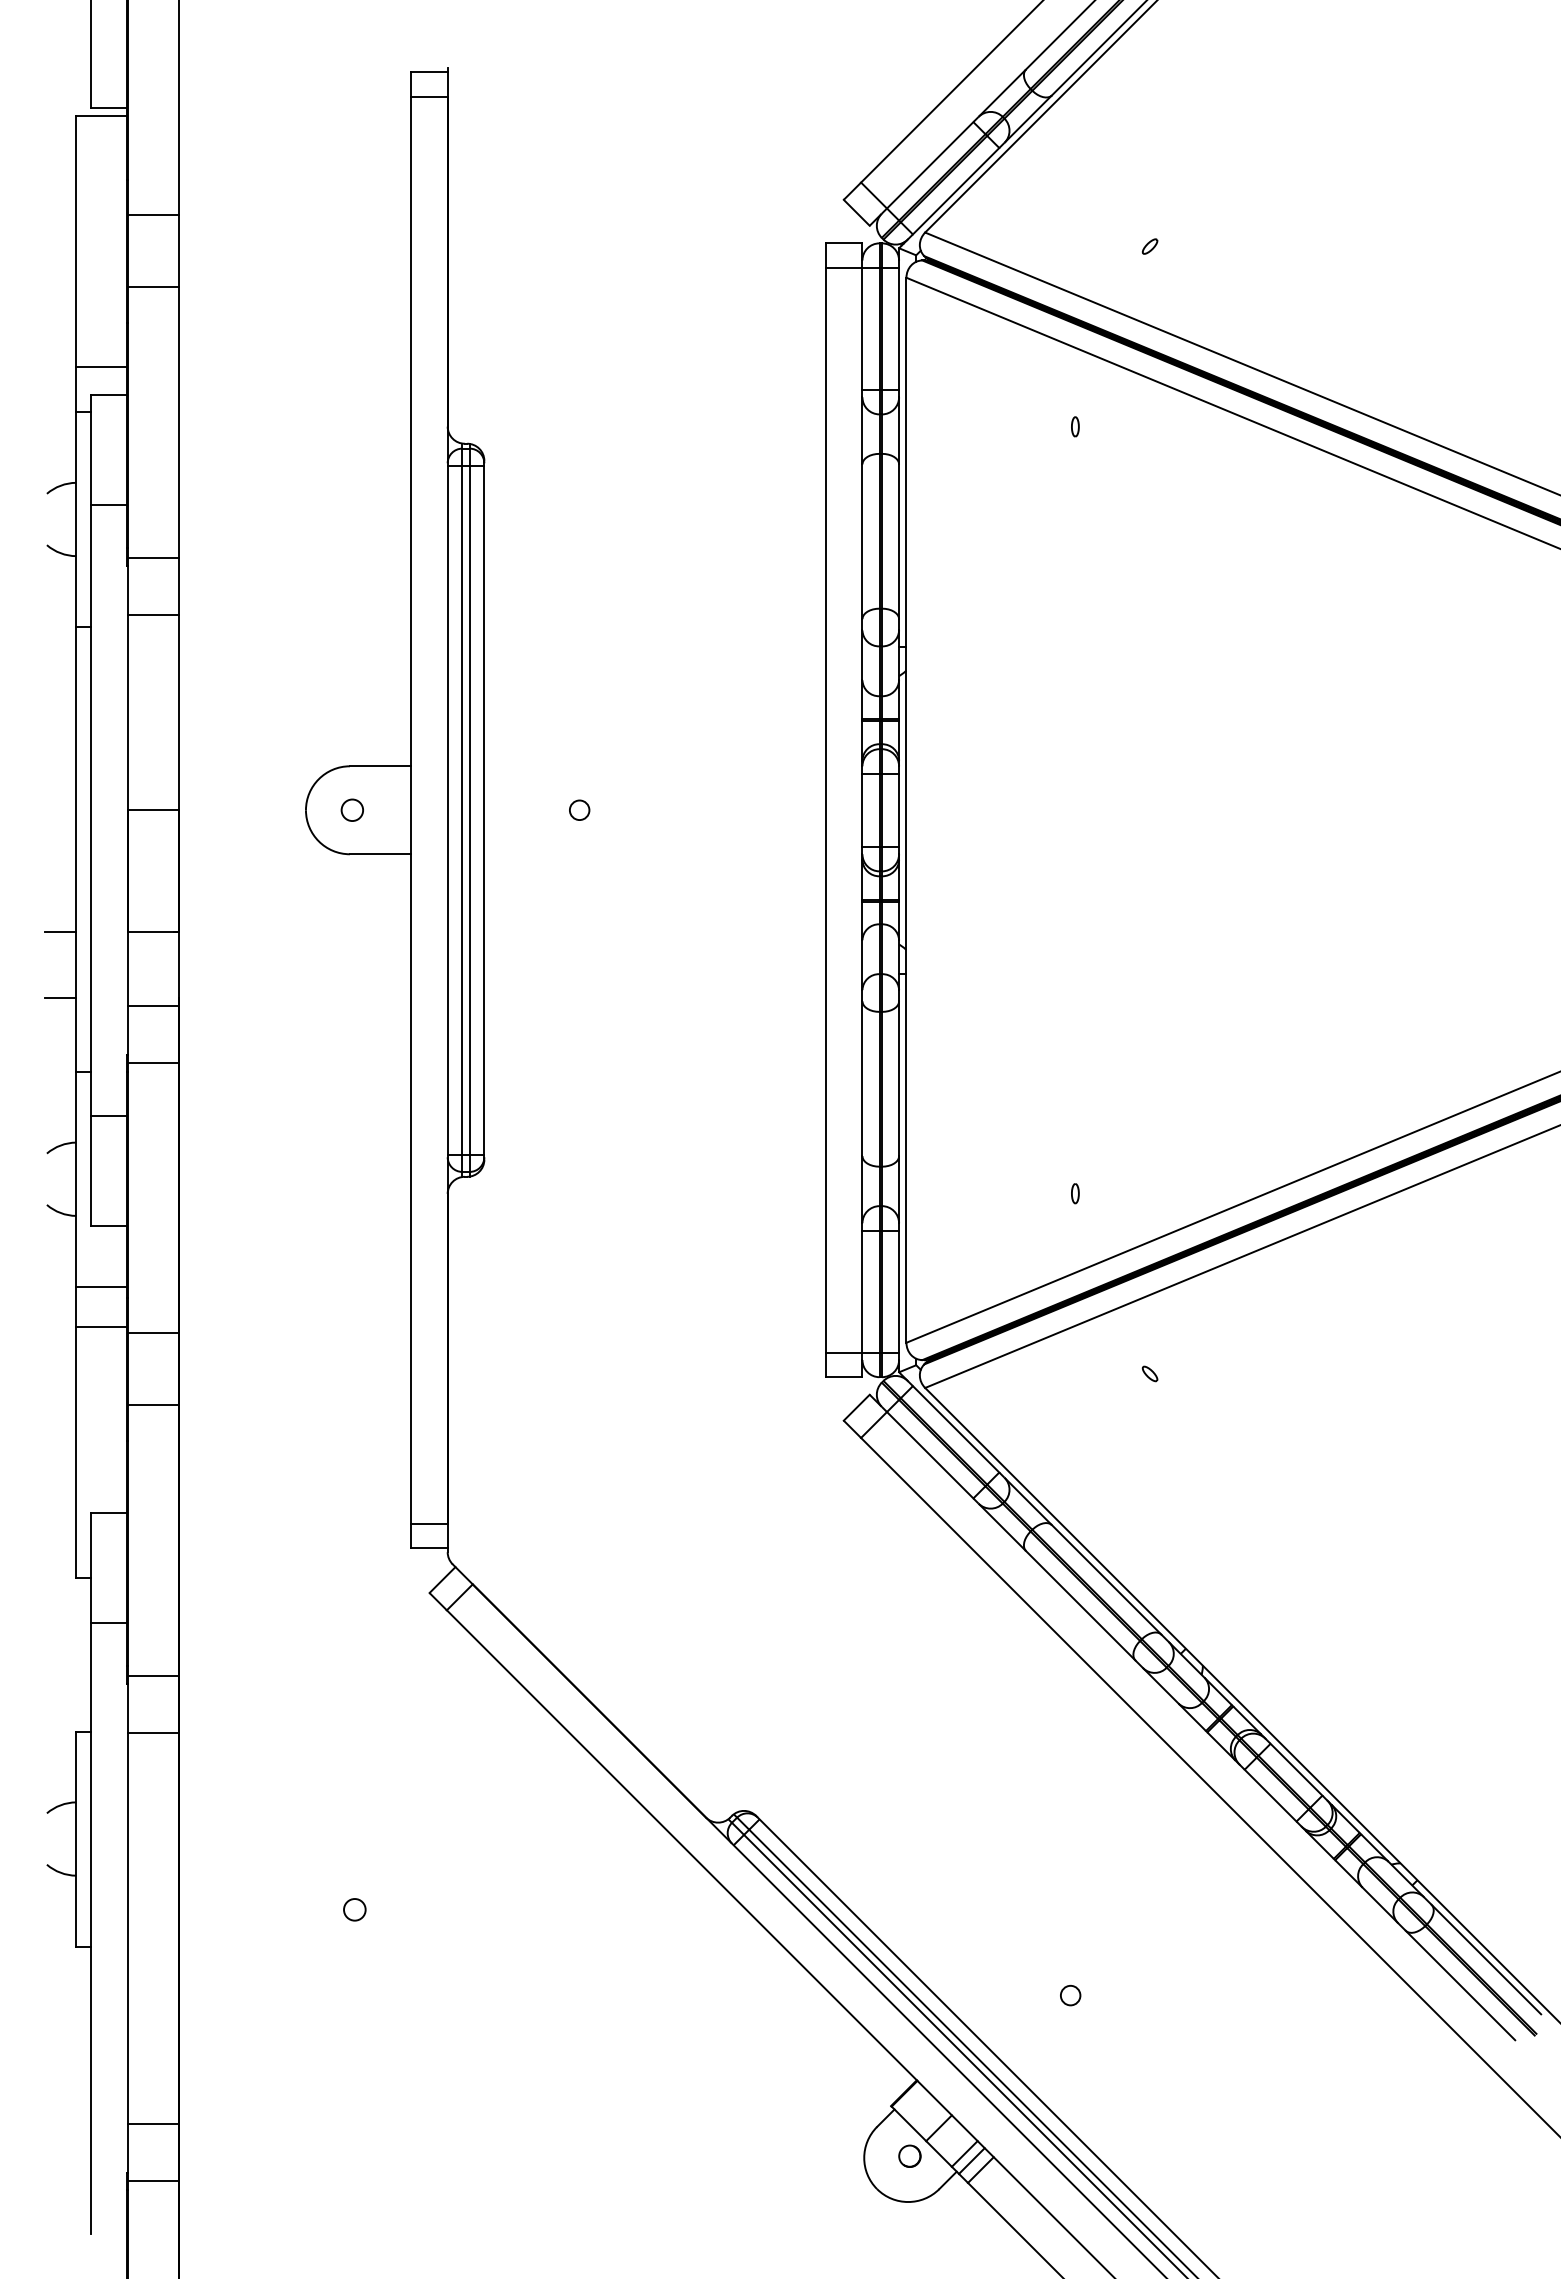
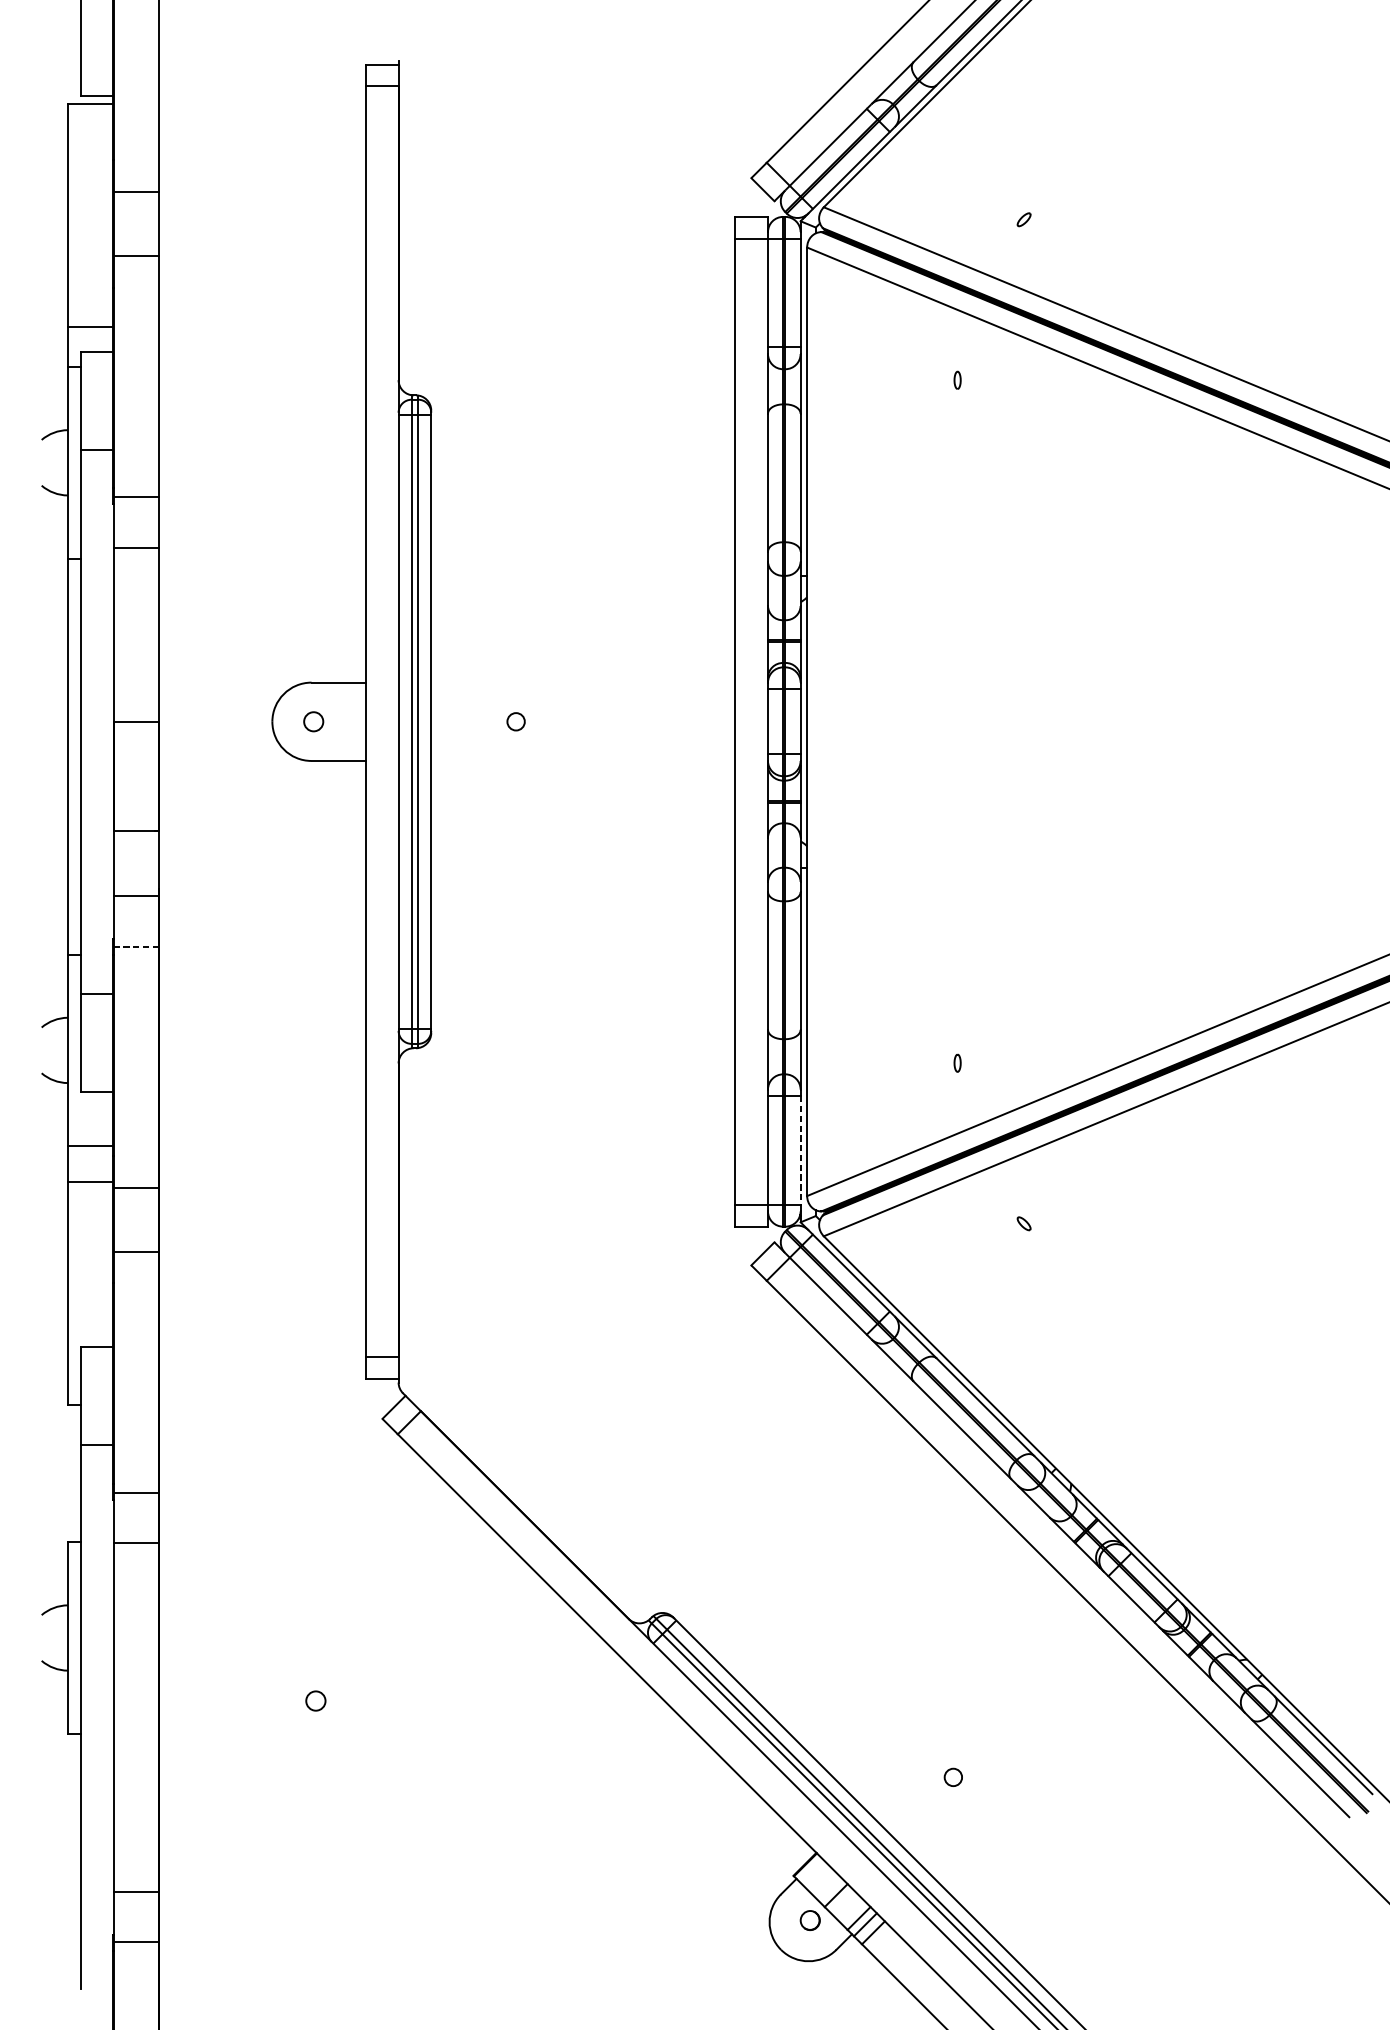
line: (60, 932) -> (53, 830), removed
line: (60, 998) -> (53, 889), removed
line: (153, 1062) -> (136, 946), solid -> dashed
line: (899, 1292) -> (800, 1151), solid -> dashed

